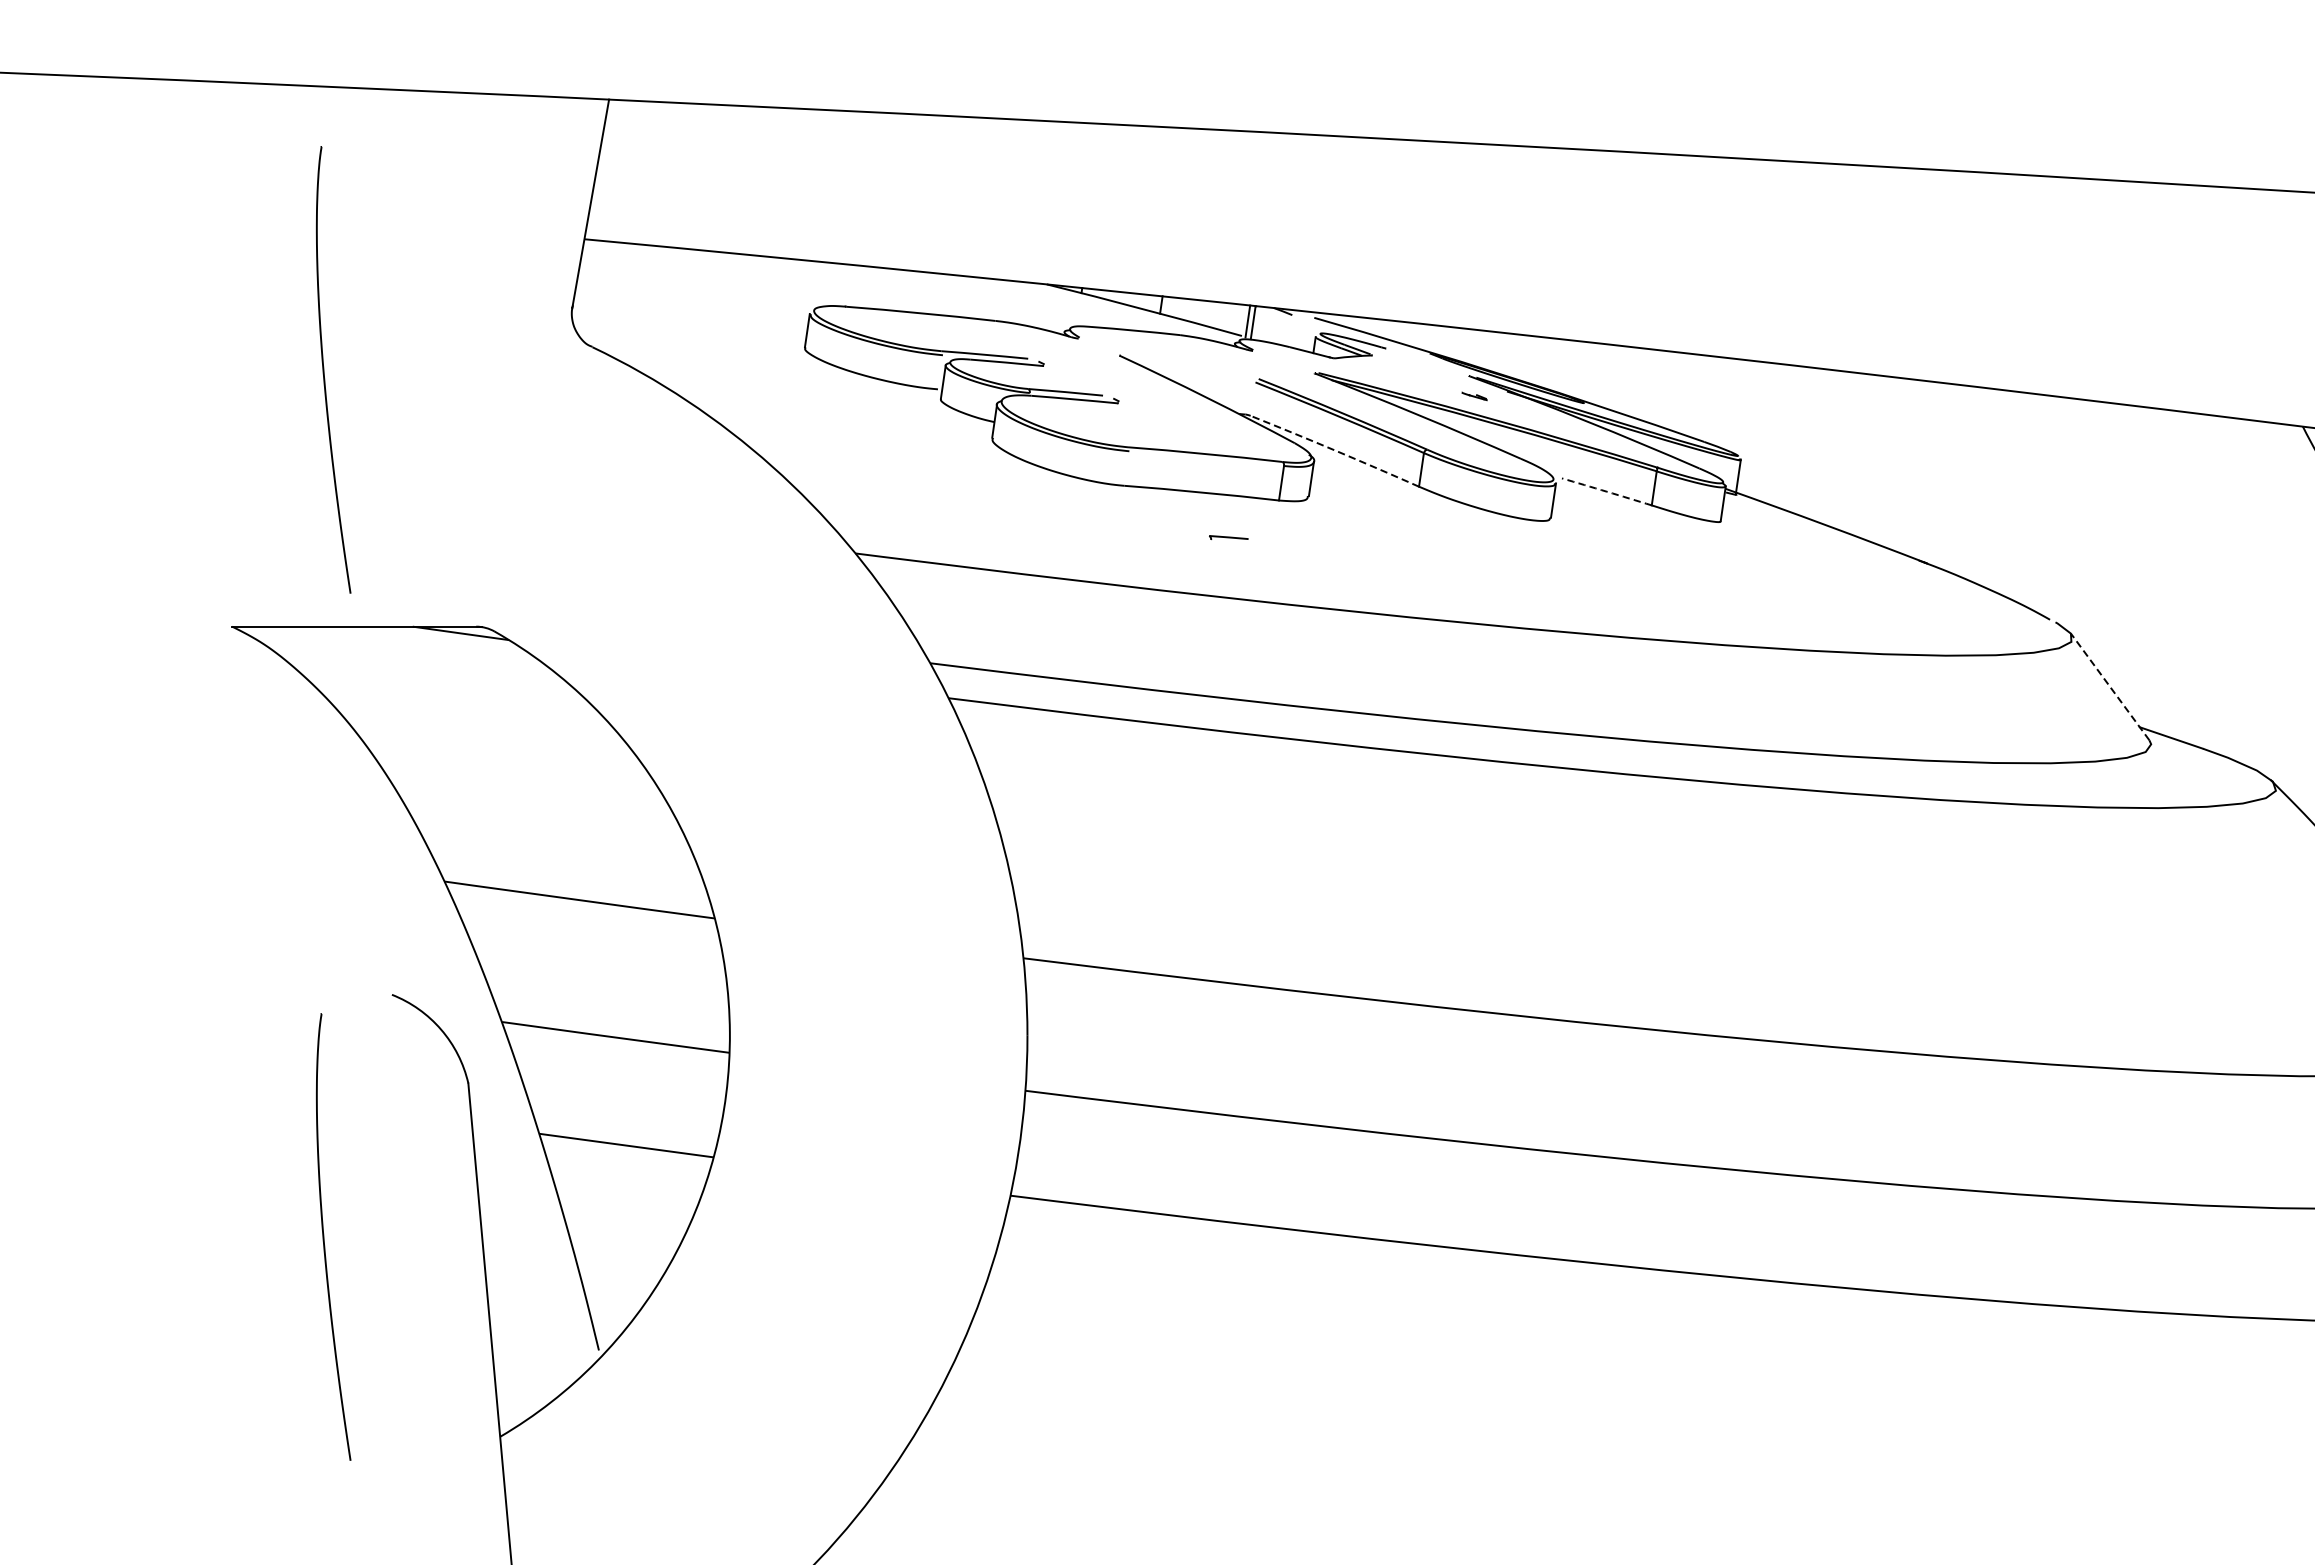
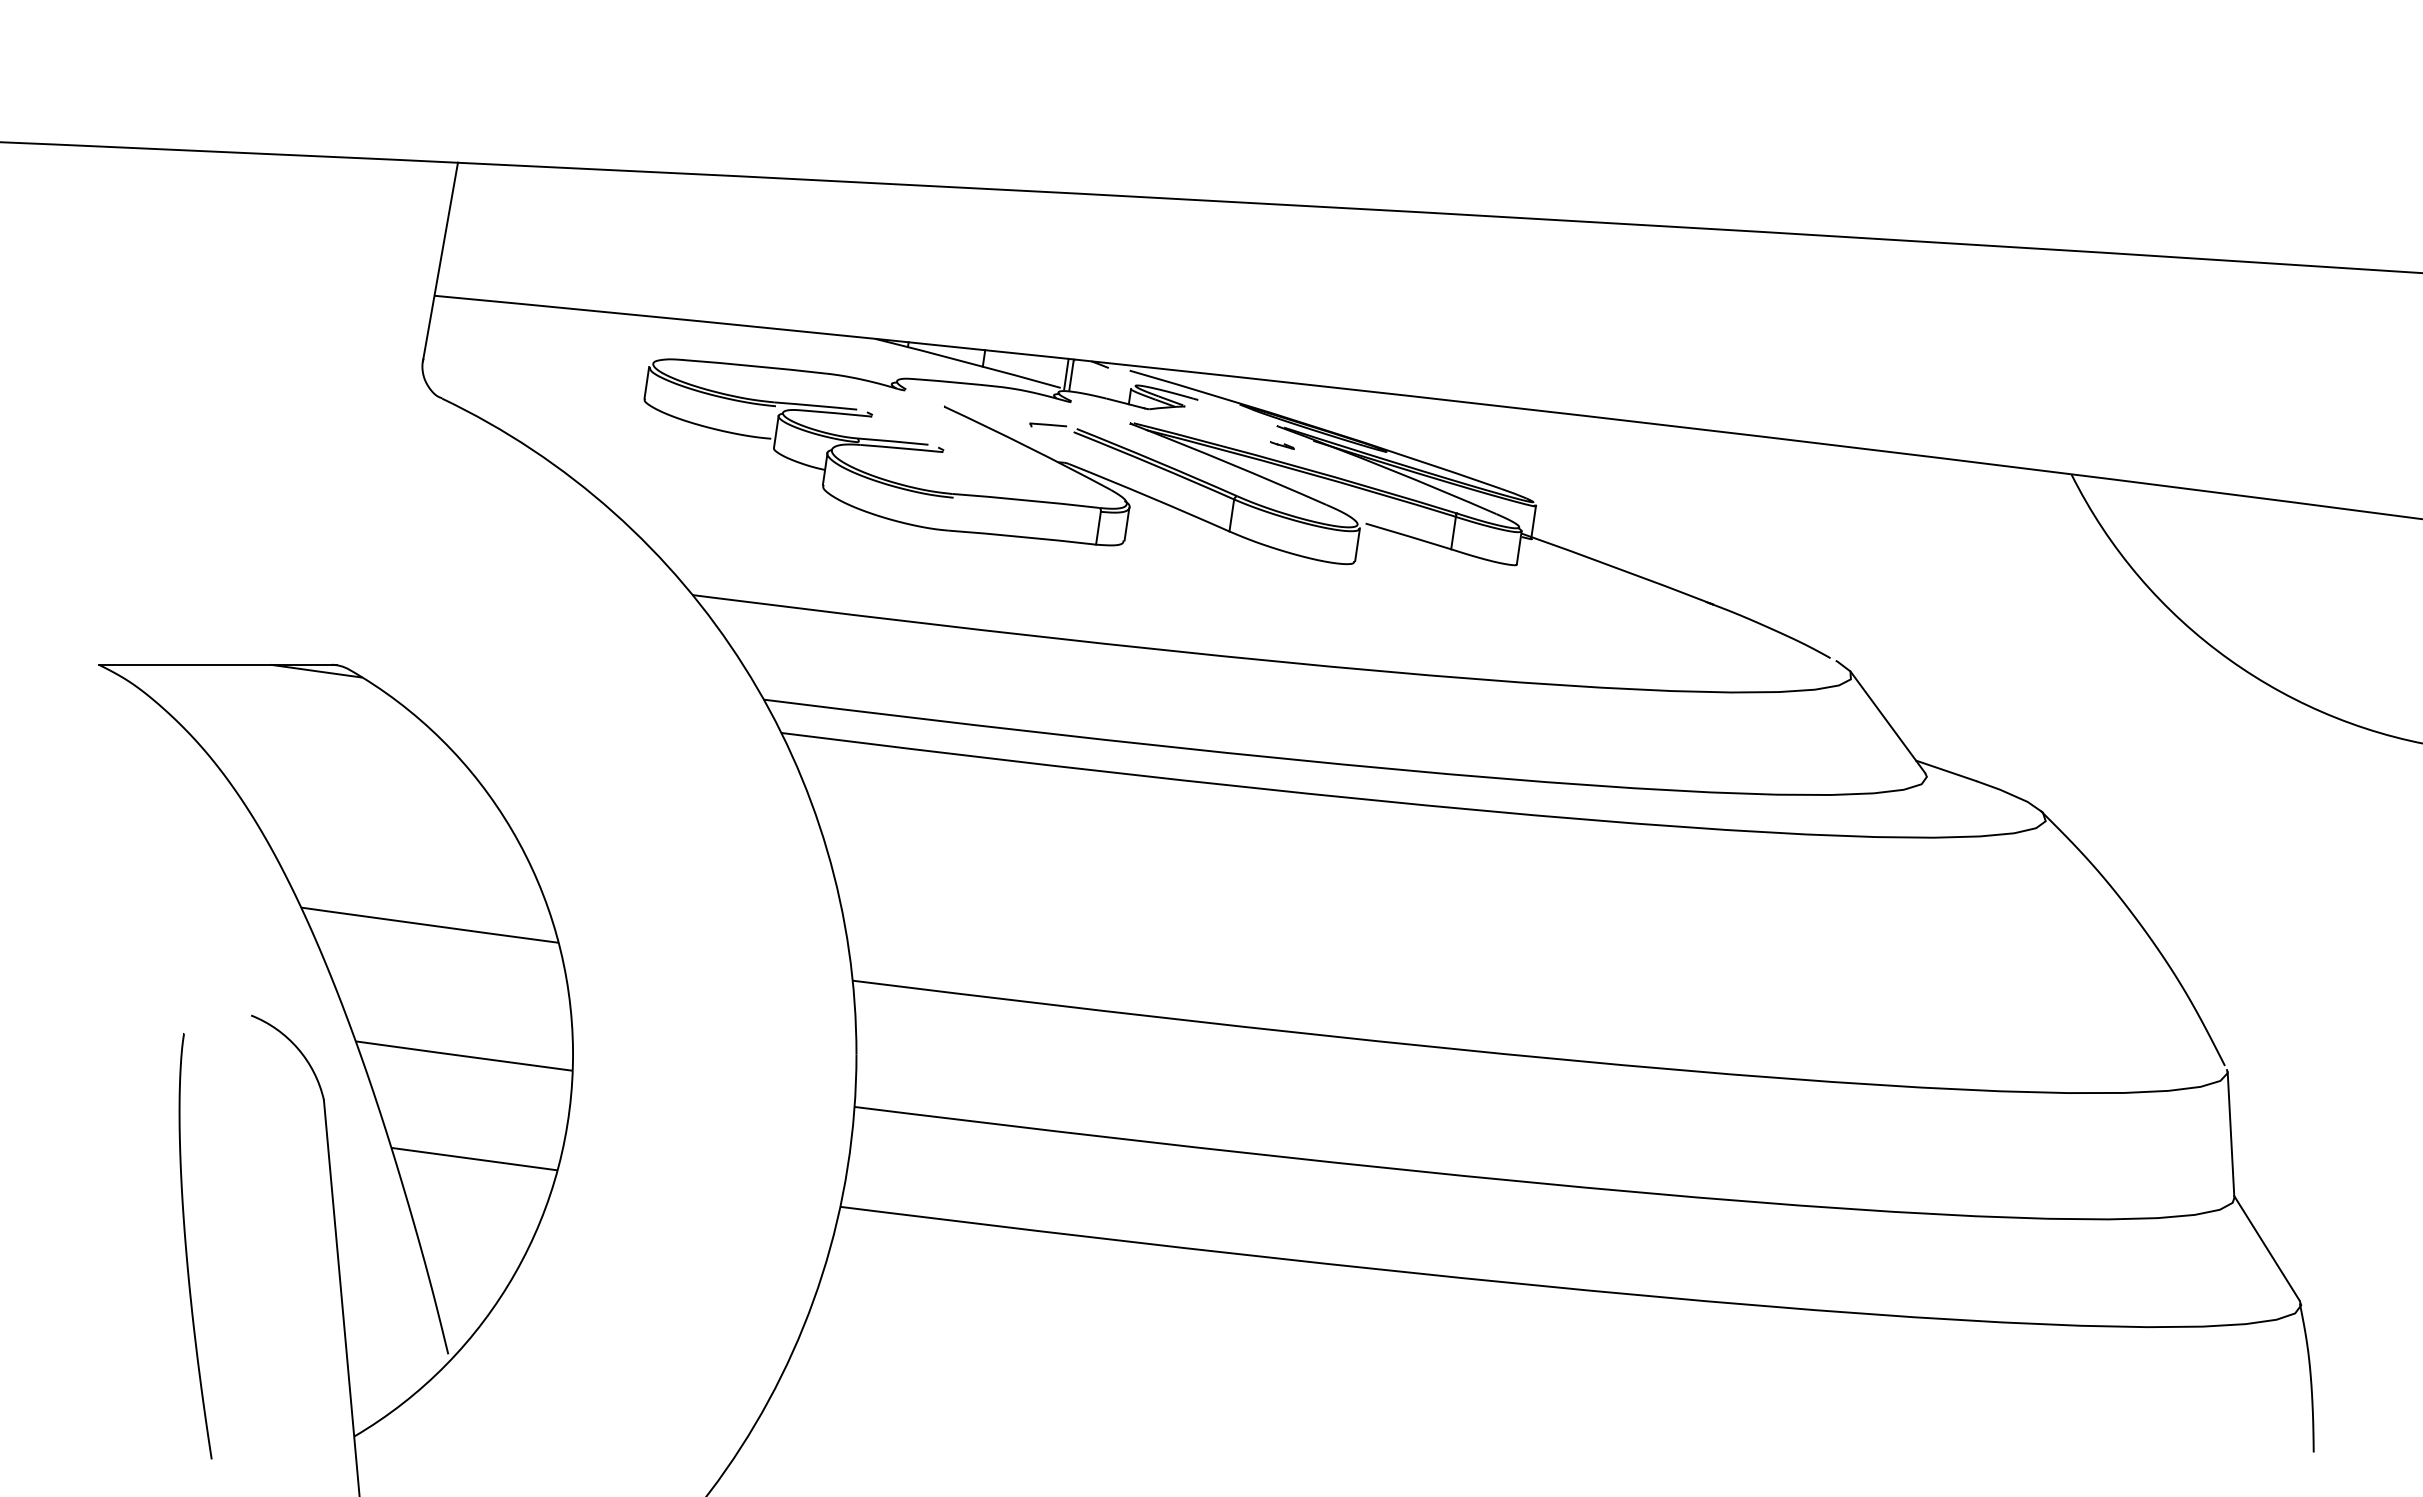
curve: (325, 374) -> (187, 424), removed
arc: (1335, 451) -> (1149, 497), dashed -> solid
arc: (1606, 491) -> (1408, 536), dashed -> solid
part: (1227, 537) -> (1047, 424), moved
line: (2109, 687) -> (1887, 722), dashed -> solid

